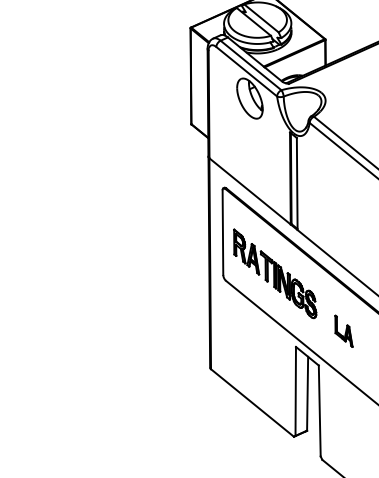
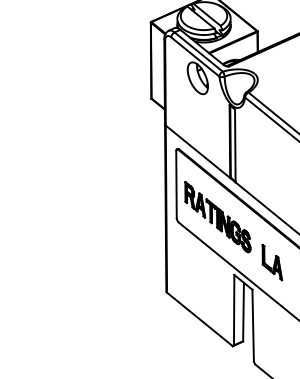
part: (343, 331) -> (271, 262), size x1.43

